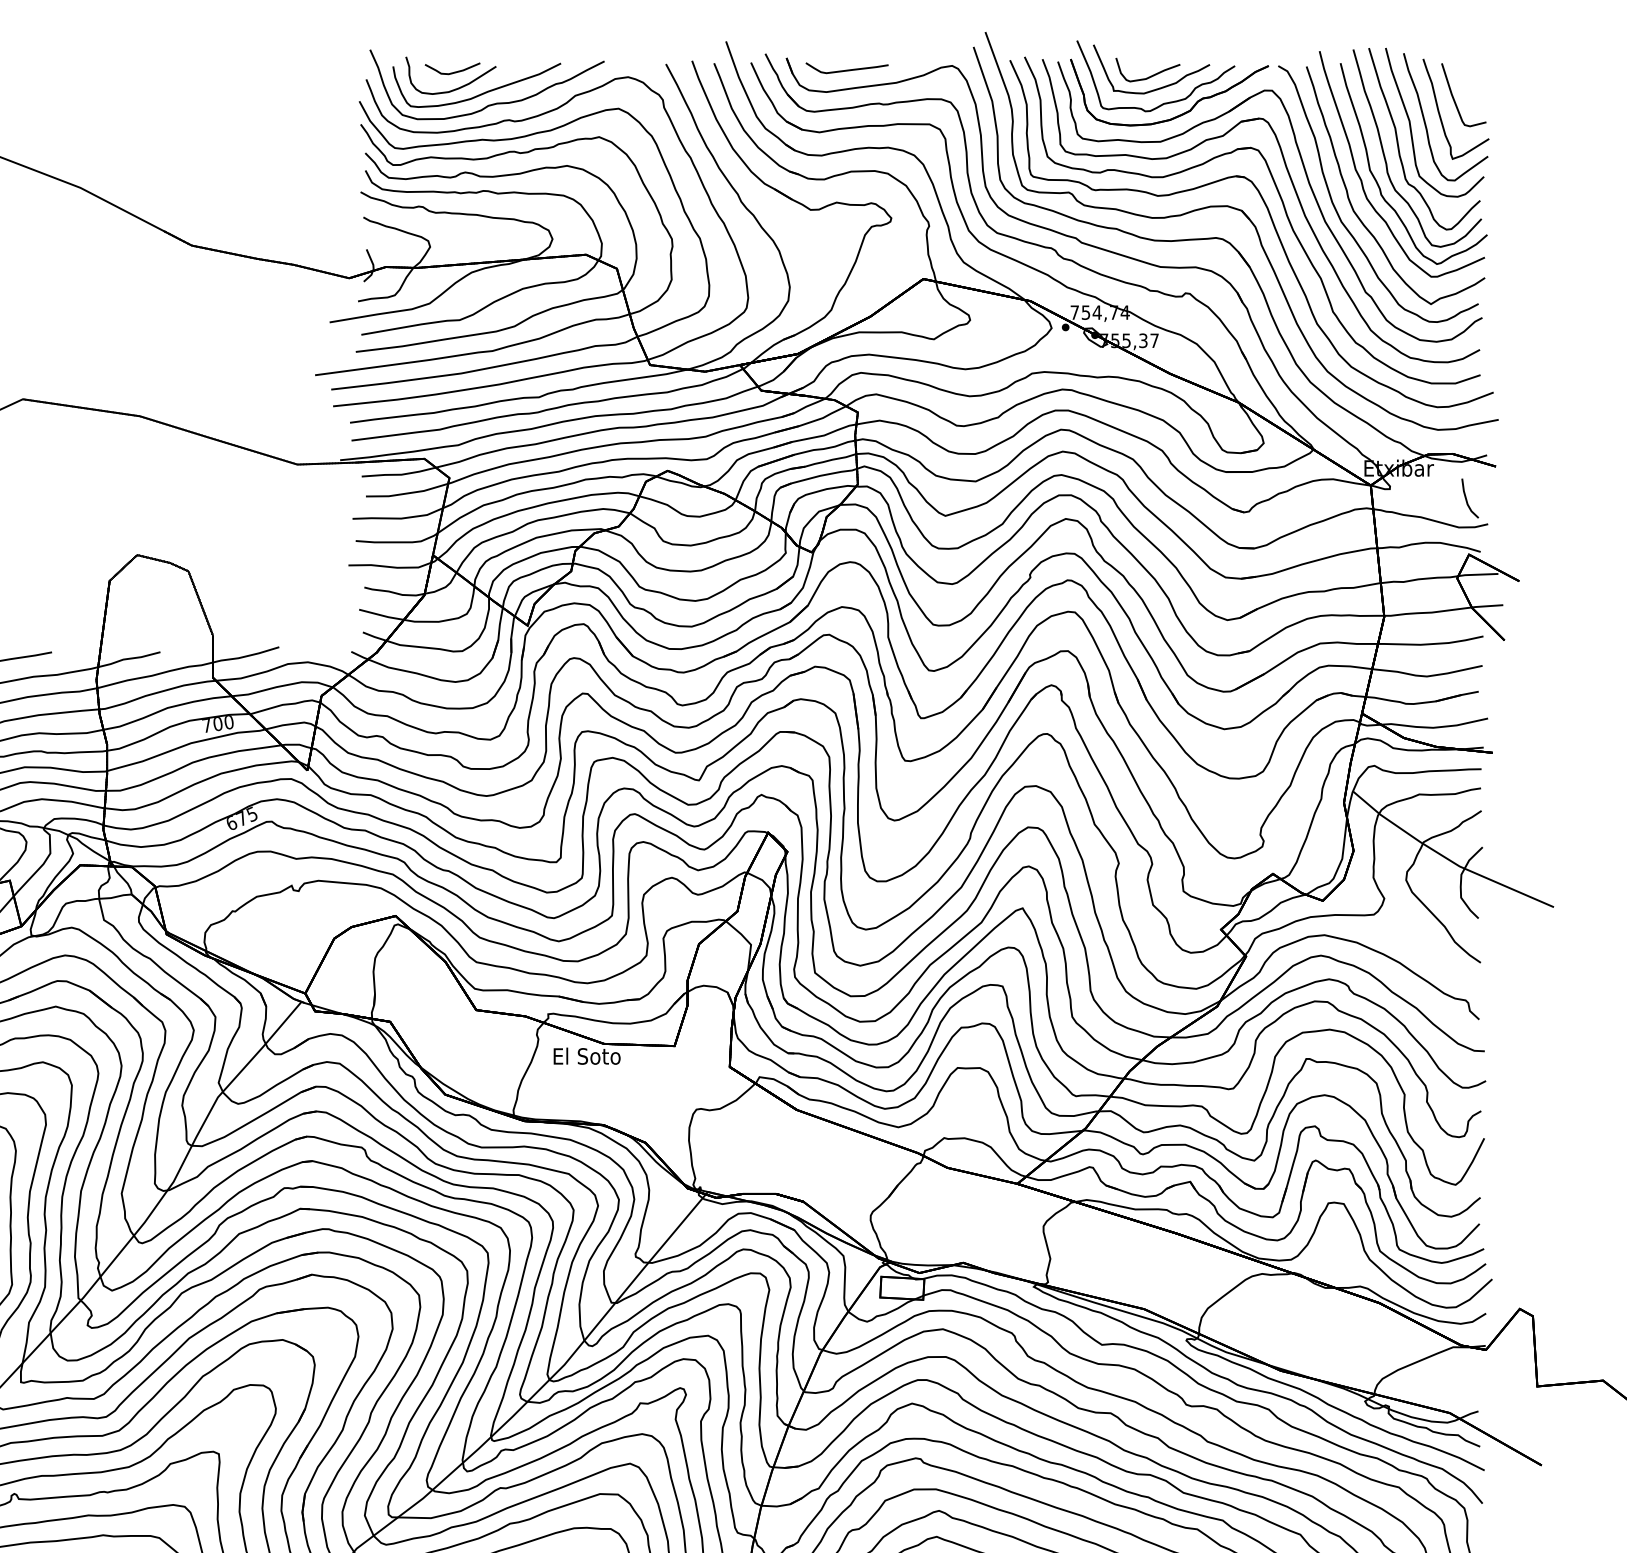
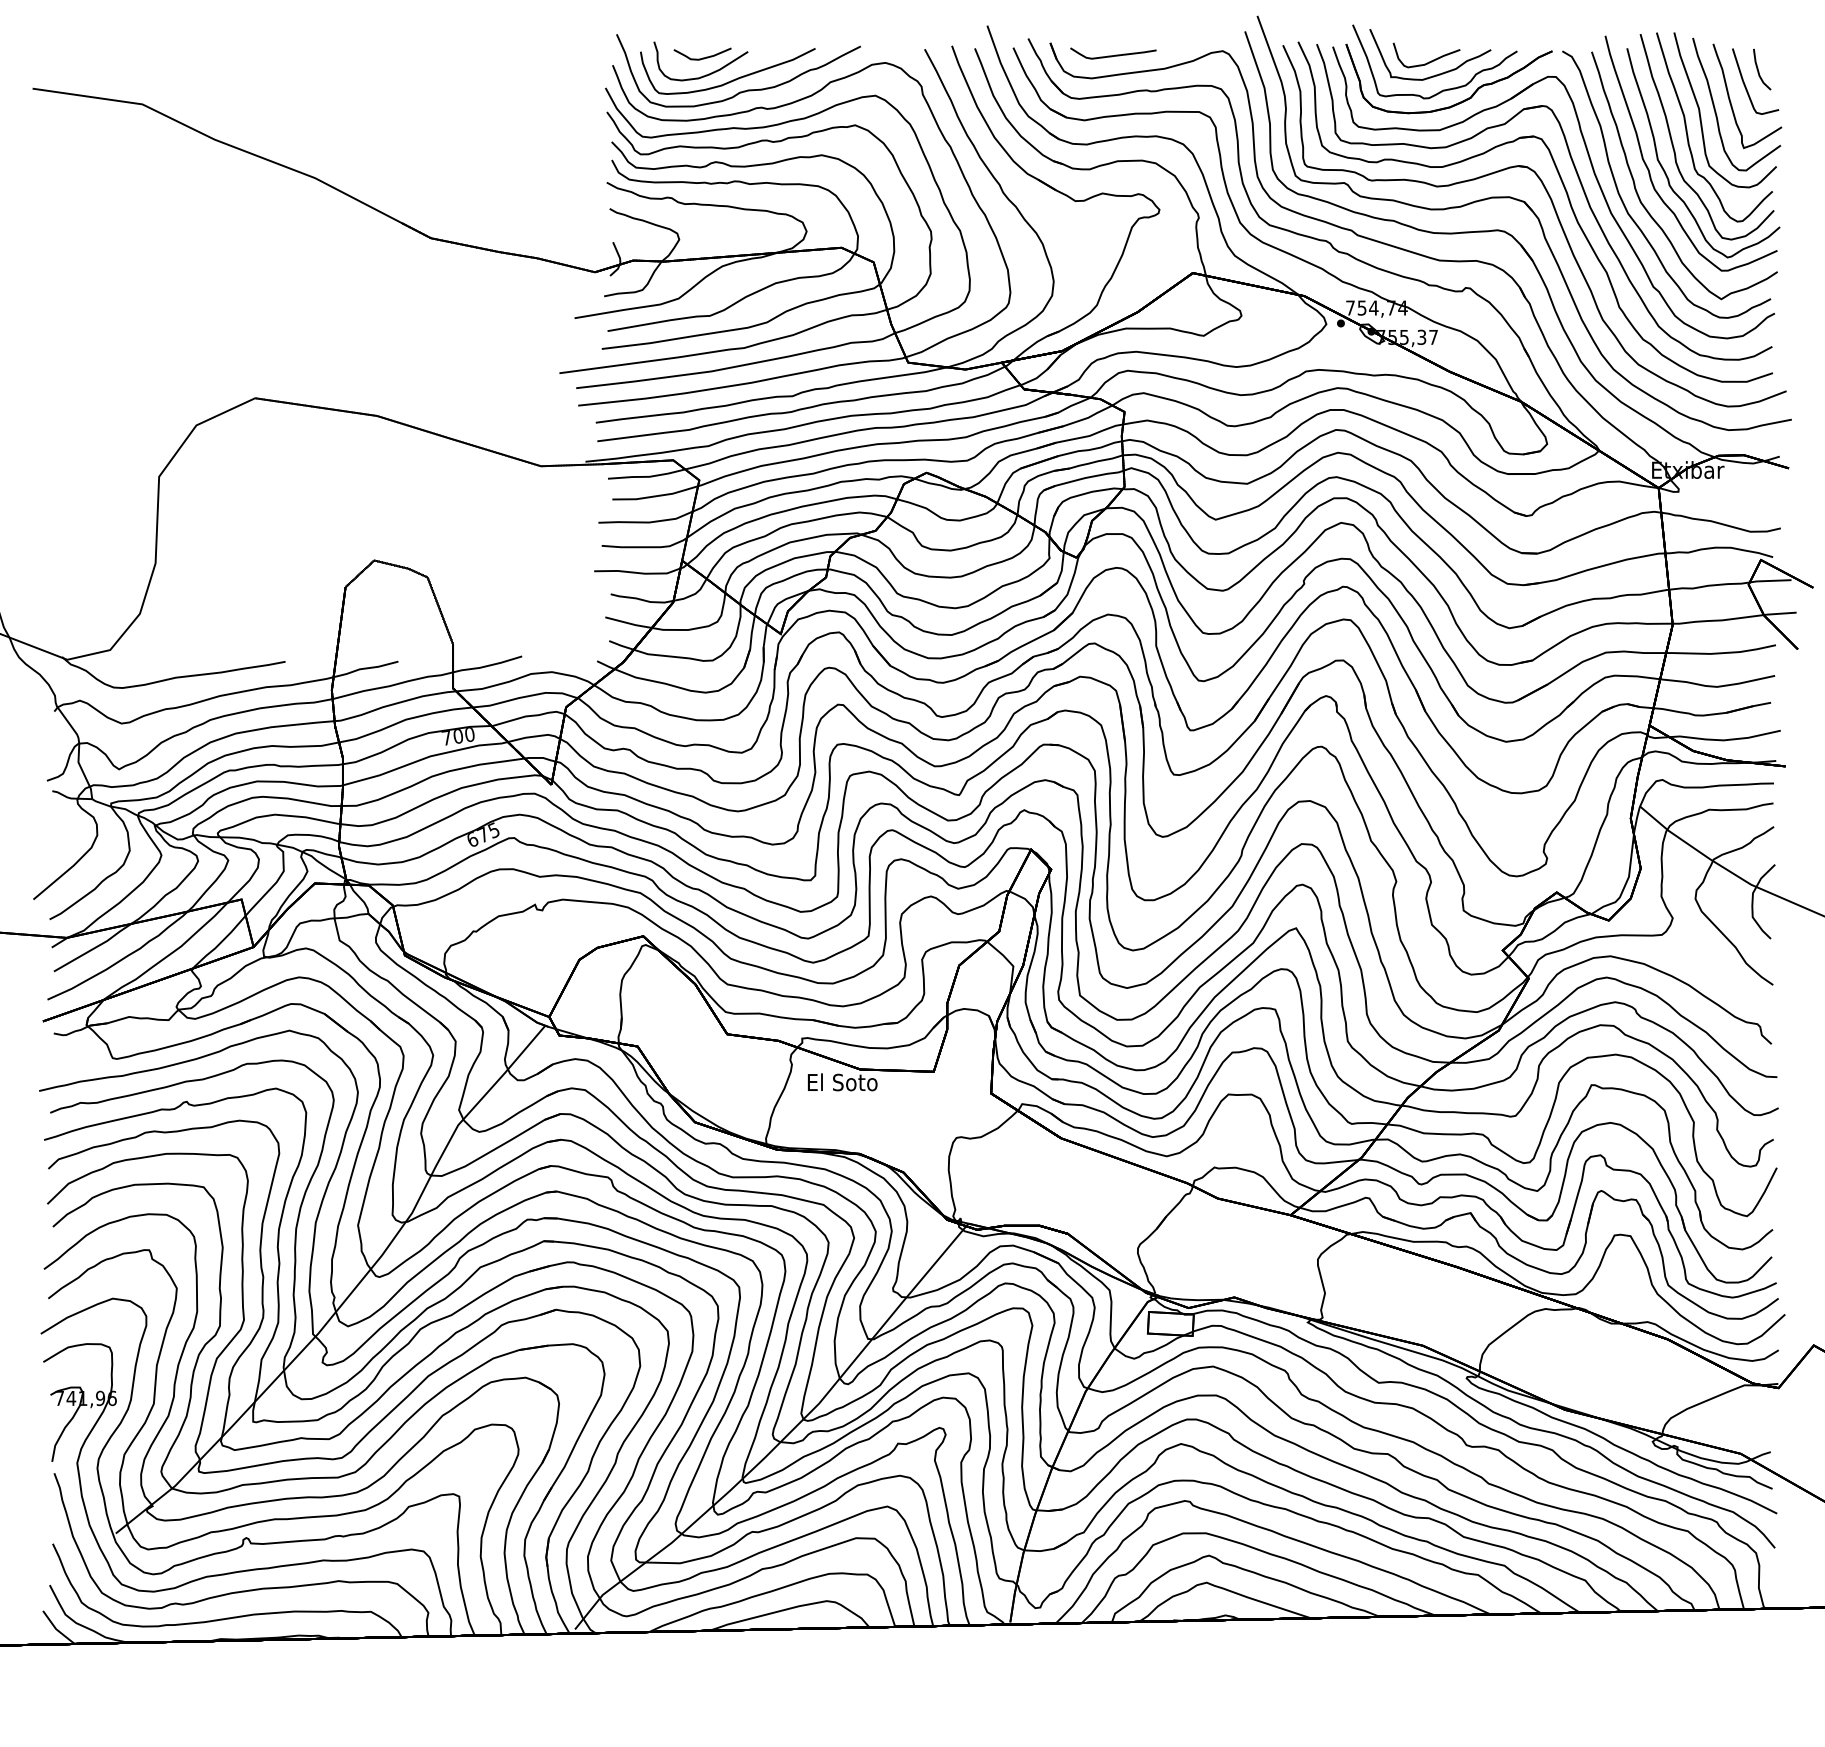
part: (1470, 498) -> (1762, 69), moved

